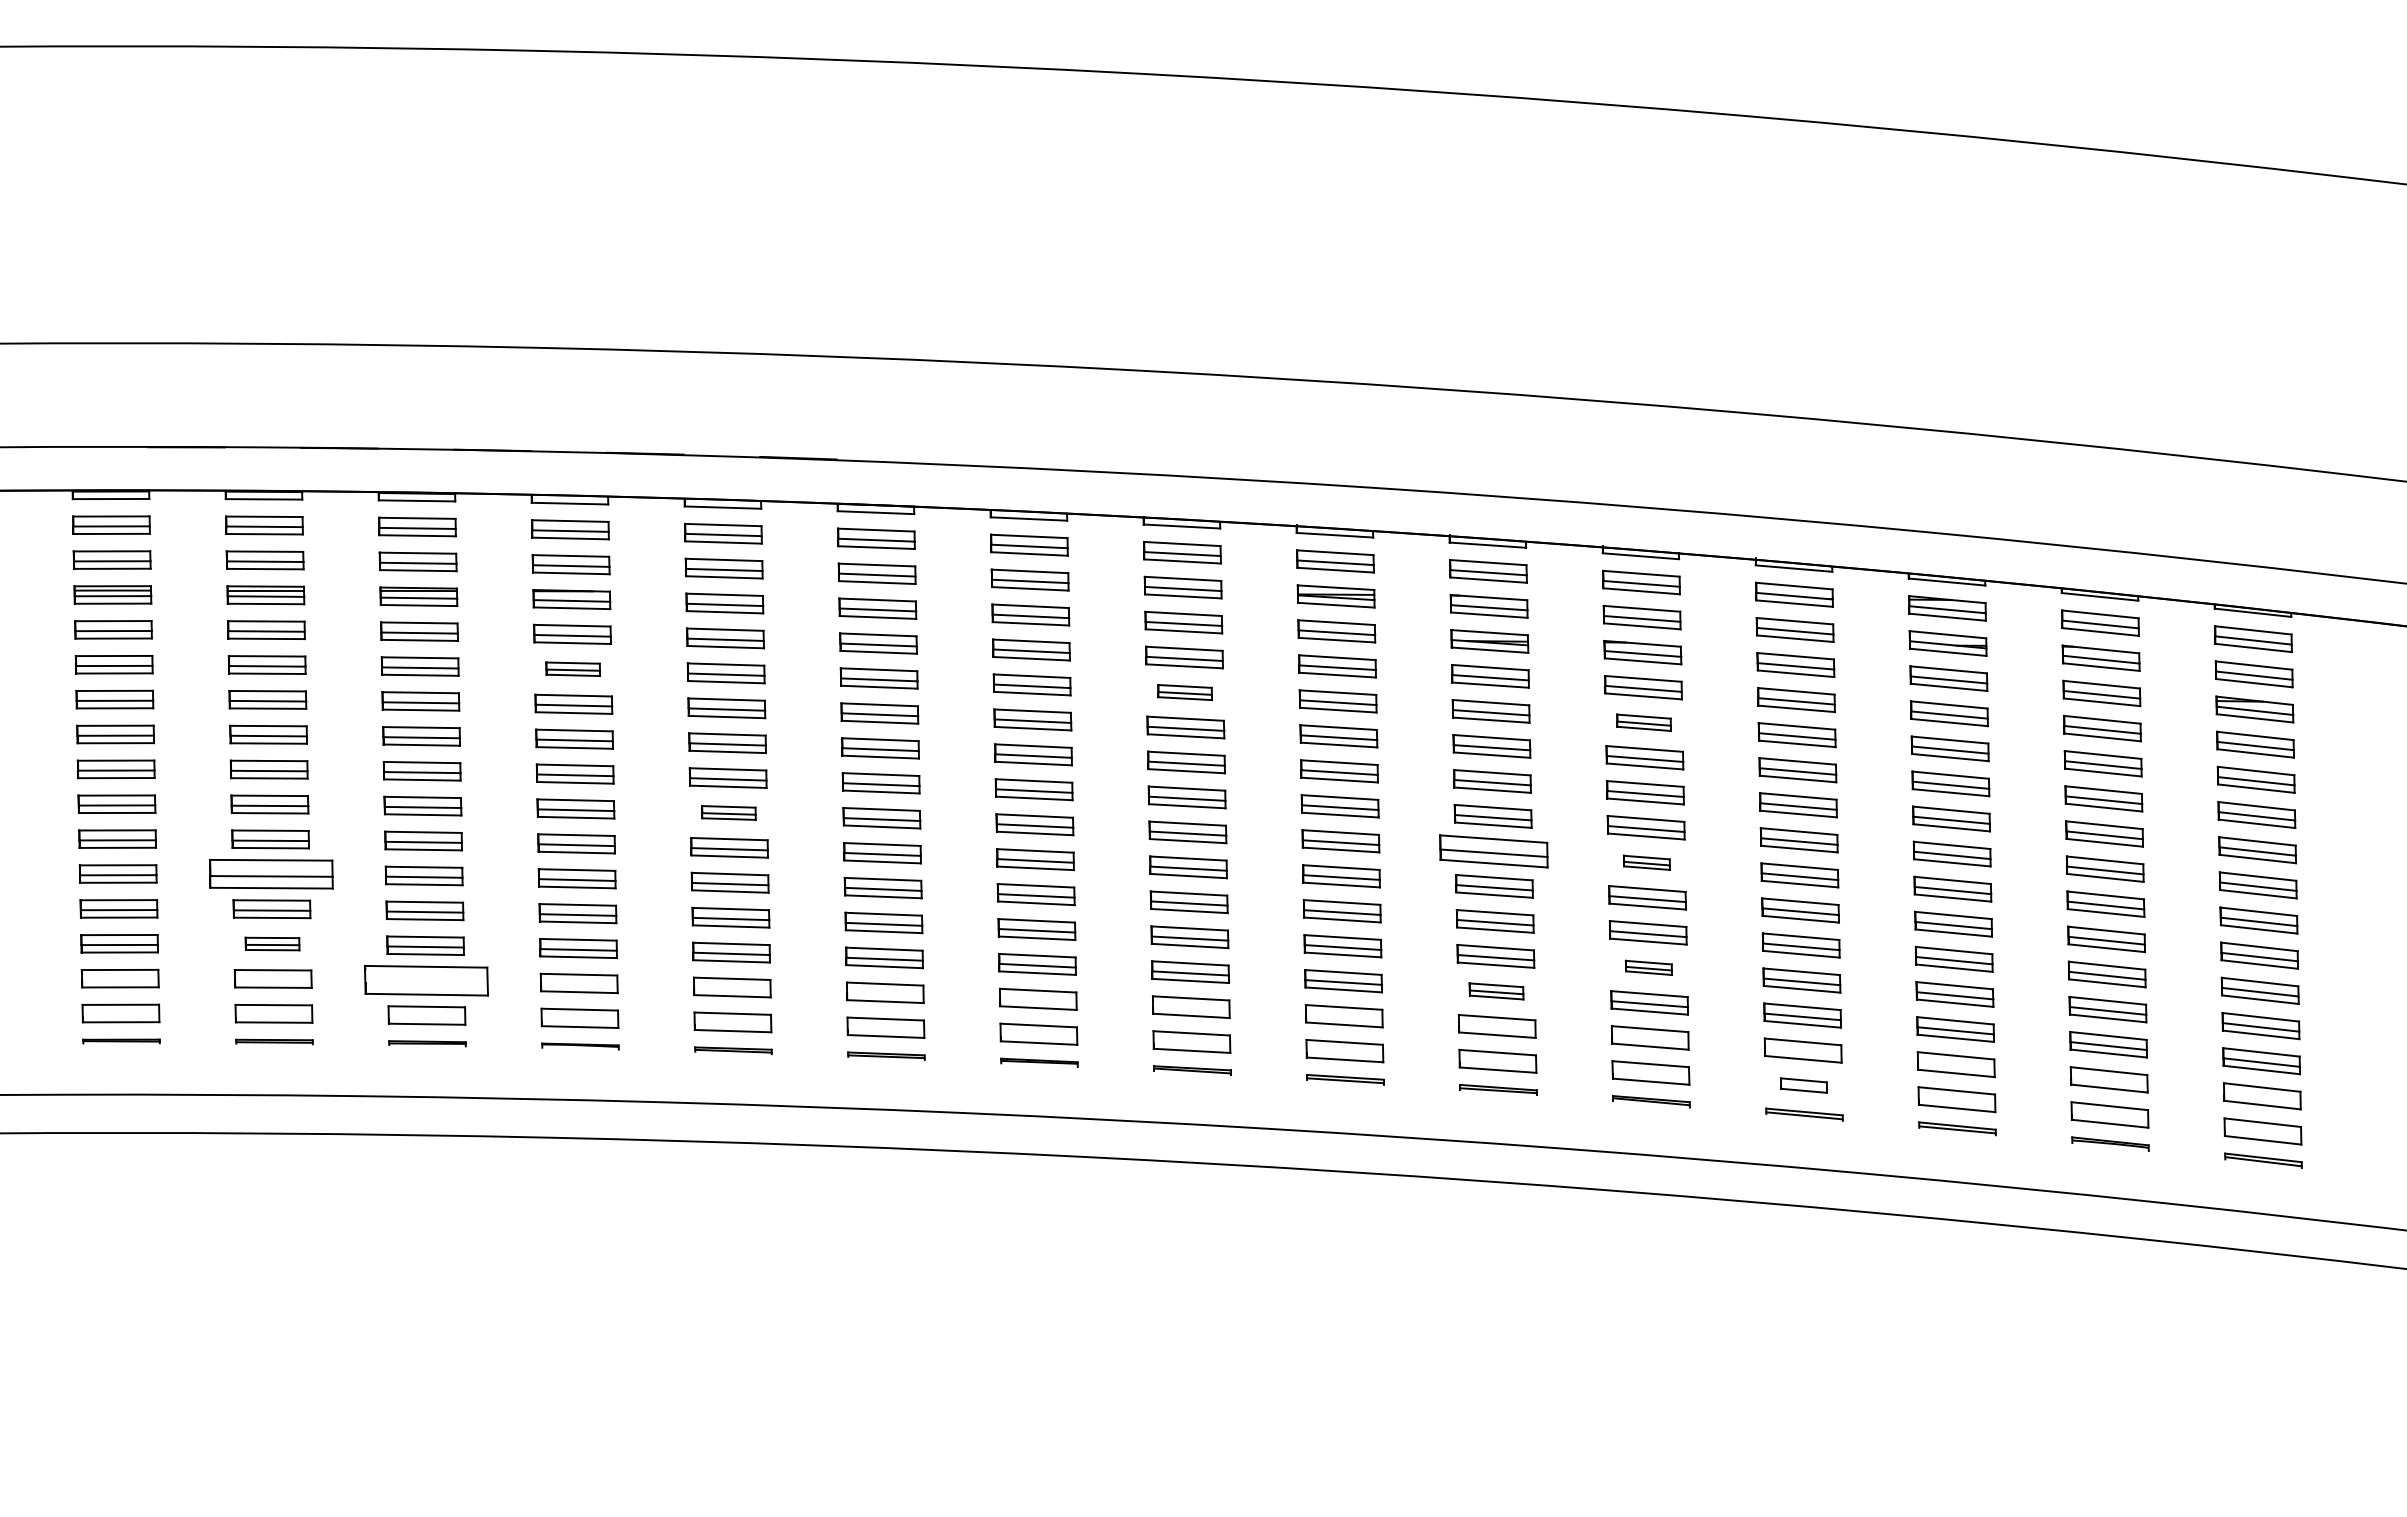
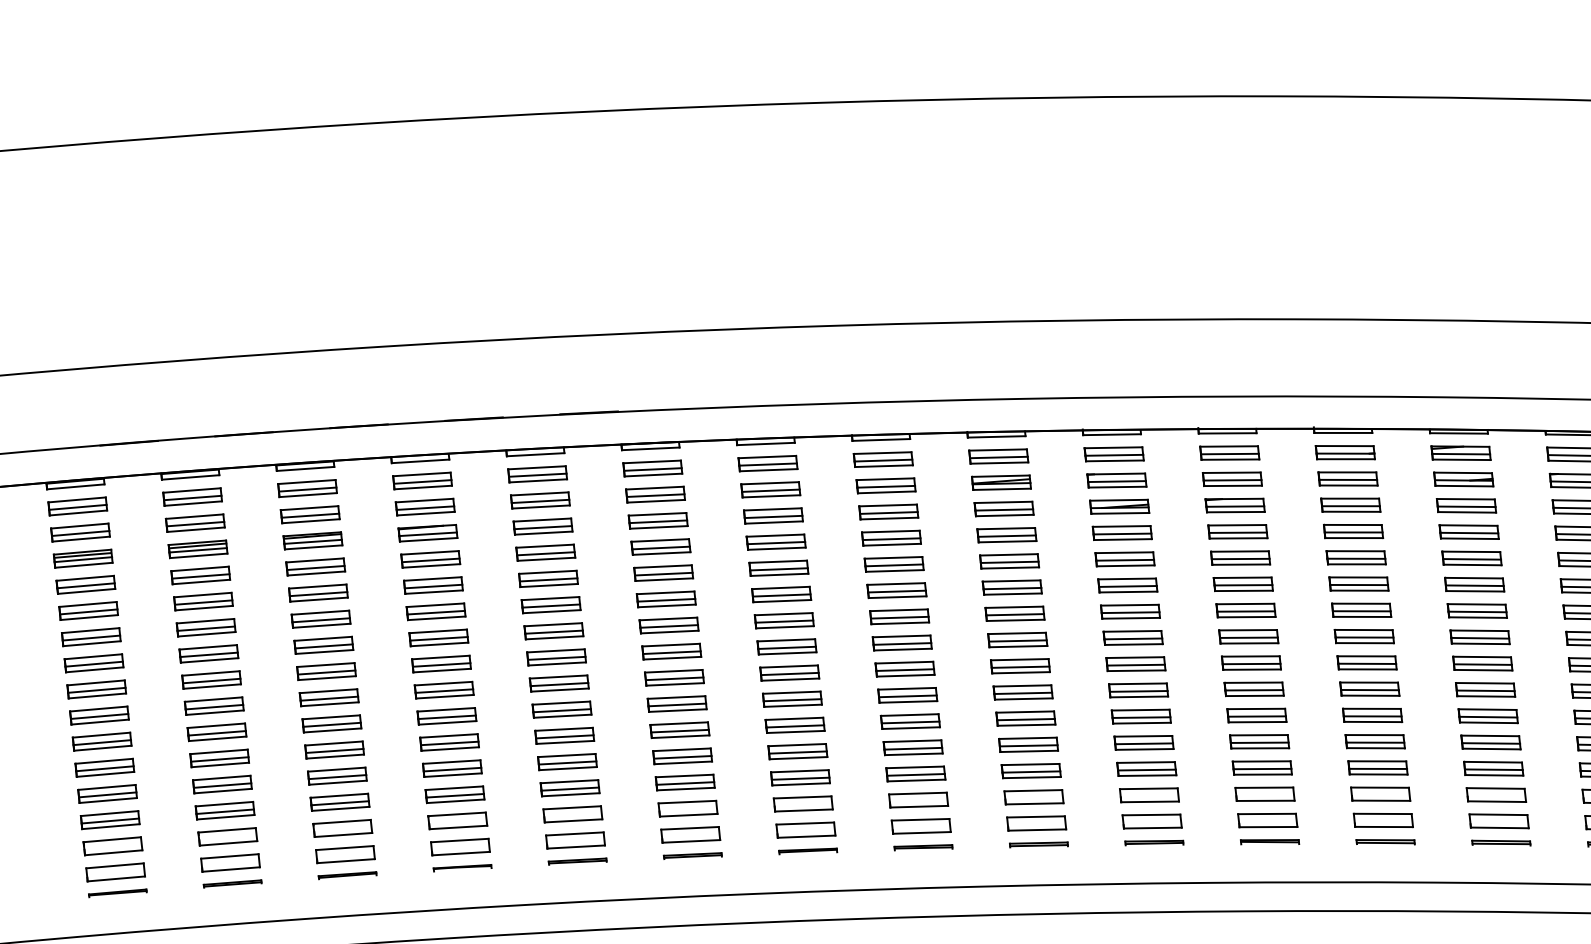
part: (572, 668) -> (432, 584), size x1.43
part: (1184, 692) -> (893, 564), size x1.43
part: (1643, 722) -> (1240, 557), size x1.43
part: (728, 812) -> (558, 683), size x1.43
part: (1493, 851) -> (1135, 664), size x0.71
part: (1646, 862) -> (1251, 662), size x1.67
part: (270, 874) -> (219, 758), size x0.62
part: (272, 943) -> (224, 810), size x1.43
part: (1648, 967) -> (1259, 741), size x1.67
part: (425, 980) -> (342, 828), size x0.62
part: (1496, 991) -> (1146, 769), size x1.43
part: (1803, 1085) -> (1383, 820), size x1.67

